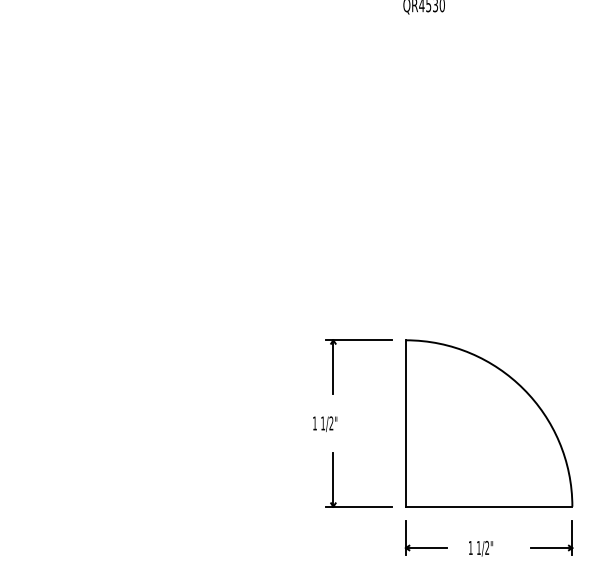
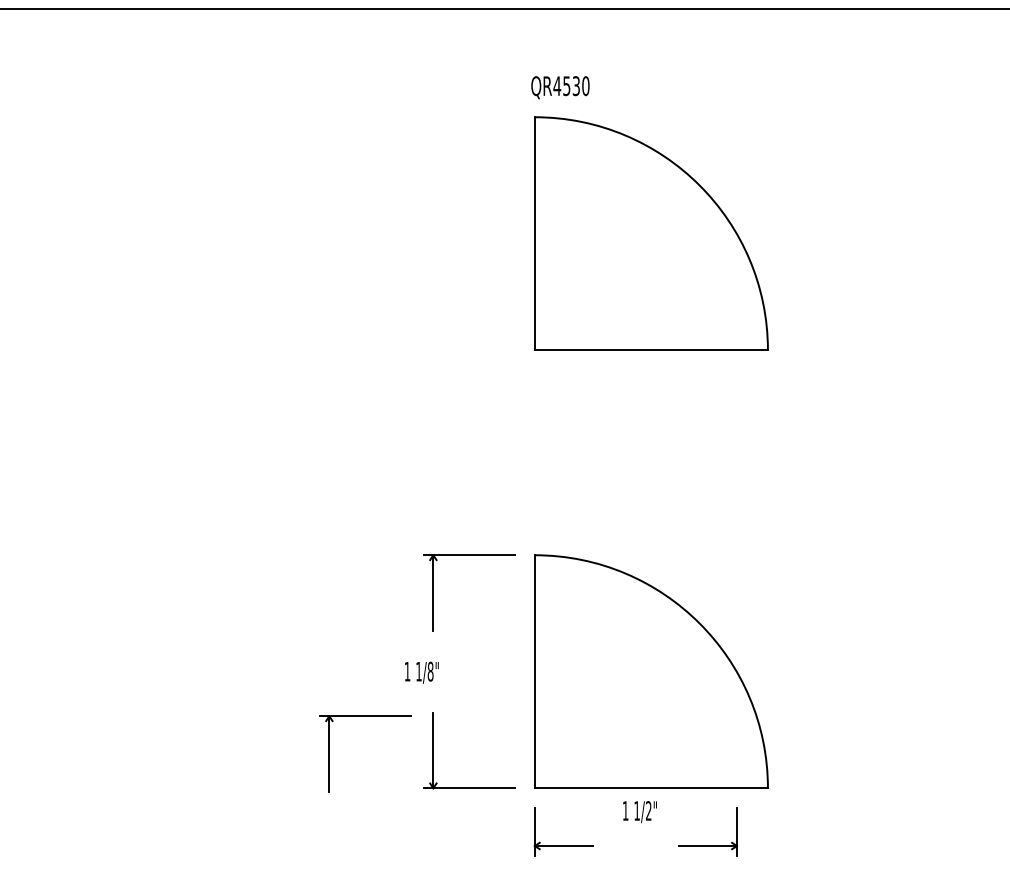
part: (489, 110) -> (651, 233), added
text: (331, 423) -> (430, 671), 1/2" -> 1/8"
part: (259, 481) -> (329, 753), added
part: (551, 547) -> (707, 845), moved
text: (480, 549) -> (639, 812), moved

